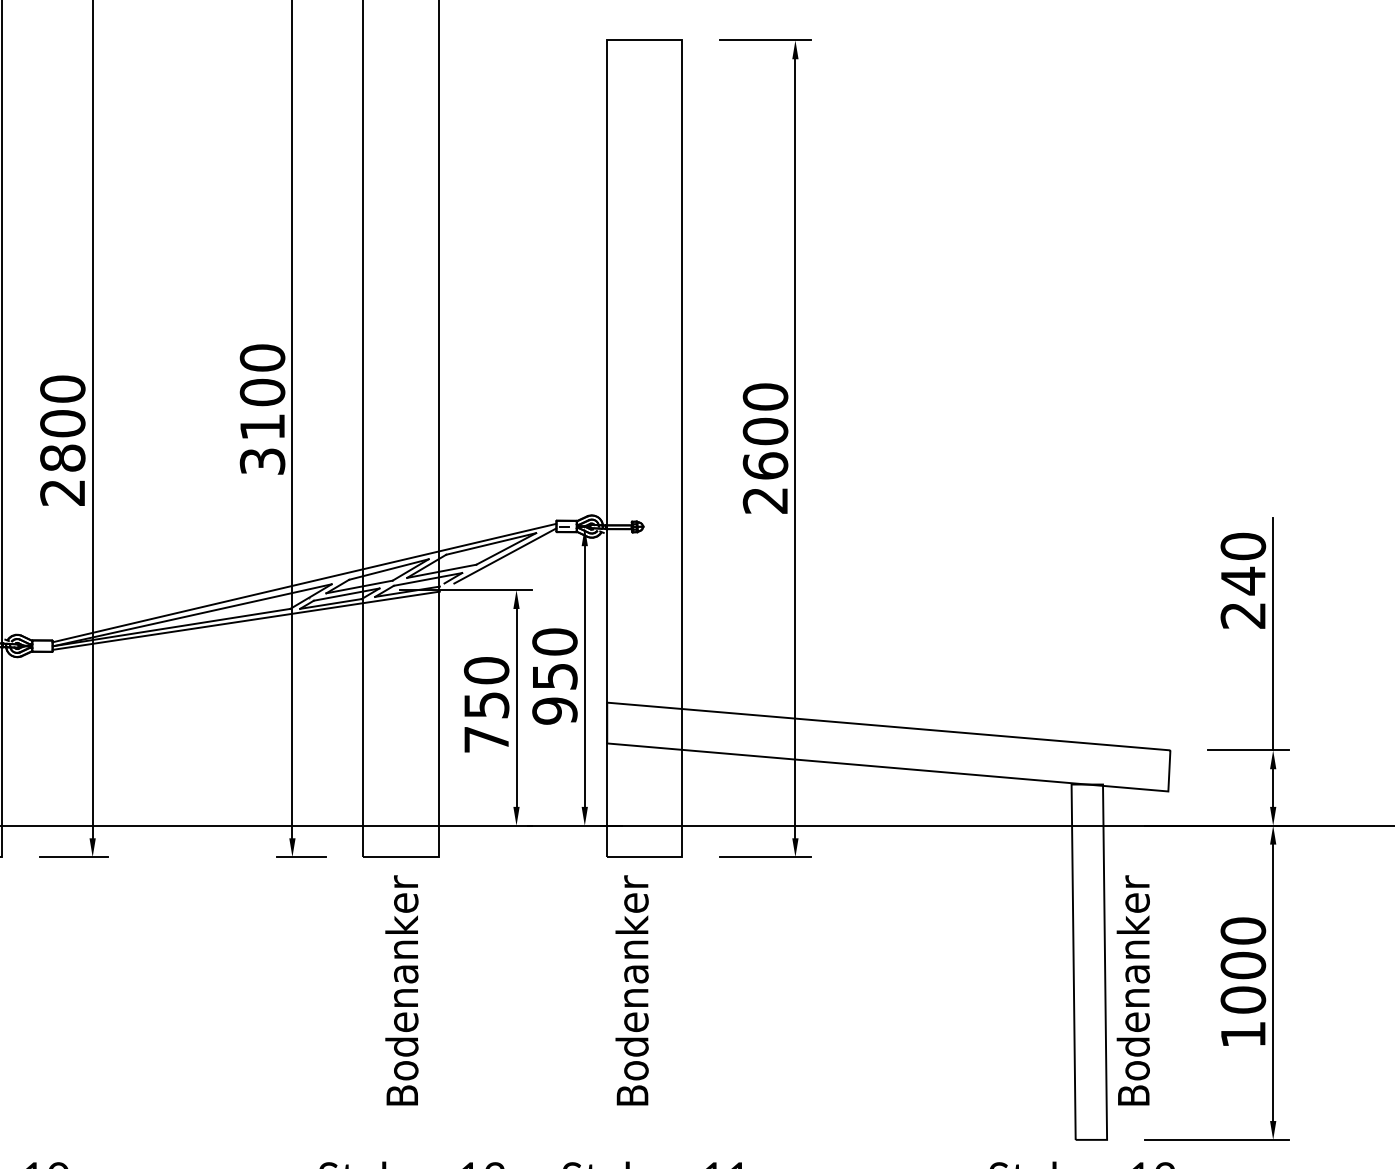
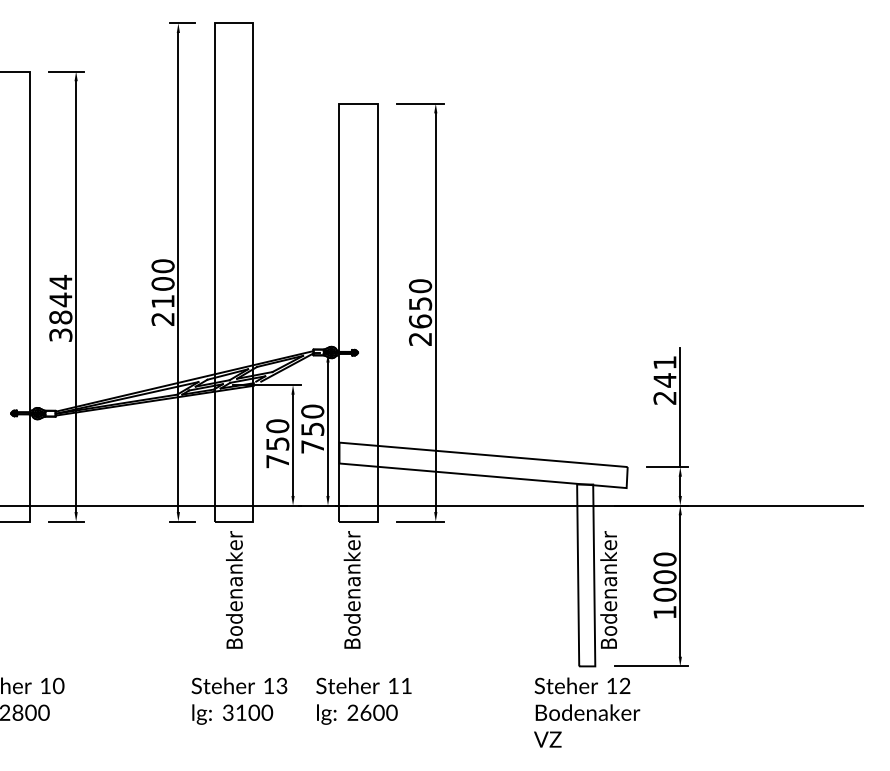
text: (765, 430) -> (420, 303), 2600 -> 2650
text: (62, 440) -> (60, 308), 2800 -> 3844
text: (261, 460) -> (162, 318), 3100 -> 2100
text: (1242, 546) -> (664, 362), 240 -> 241
text: (554, 710) -> (312, 446), 950 -> 750

